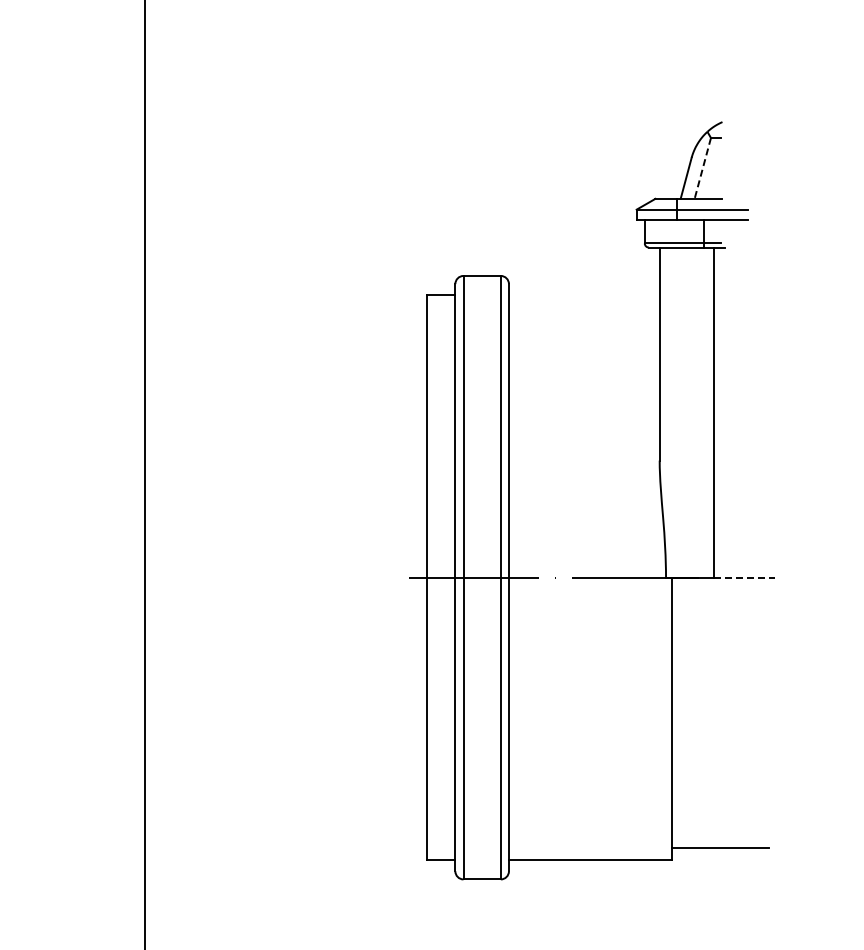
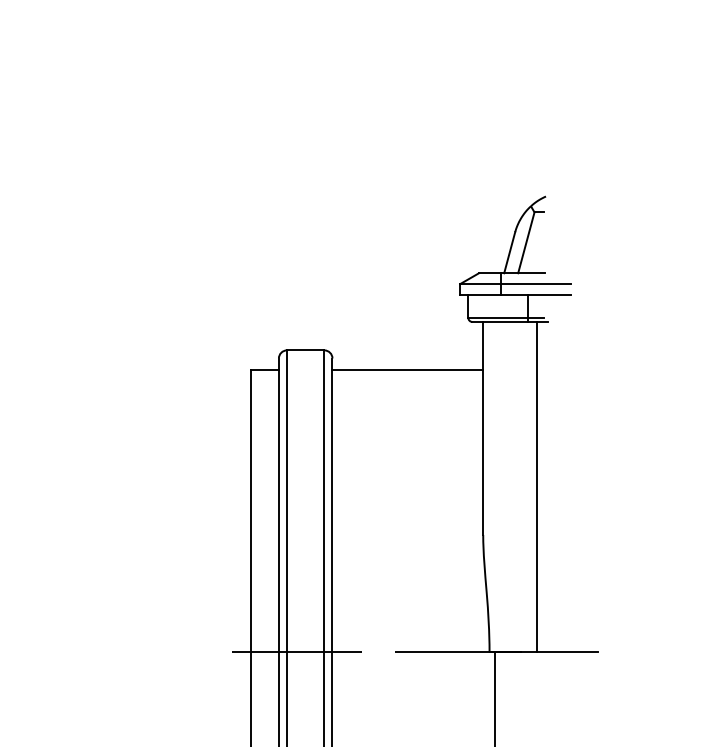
line: (702, 168) -> (526, 242), dashed -> solid
line: (583, 295) -> (407, 369), added
line: (744, 577) -> (568, 651), dashed -> solid

